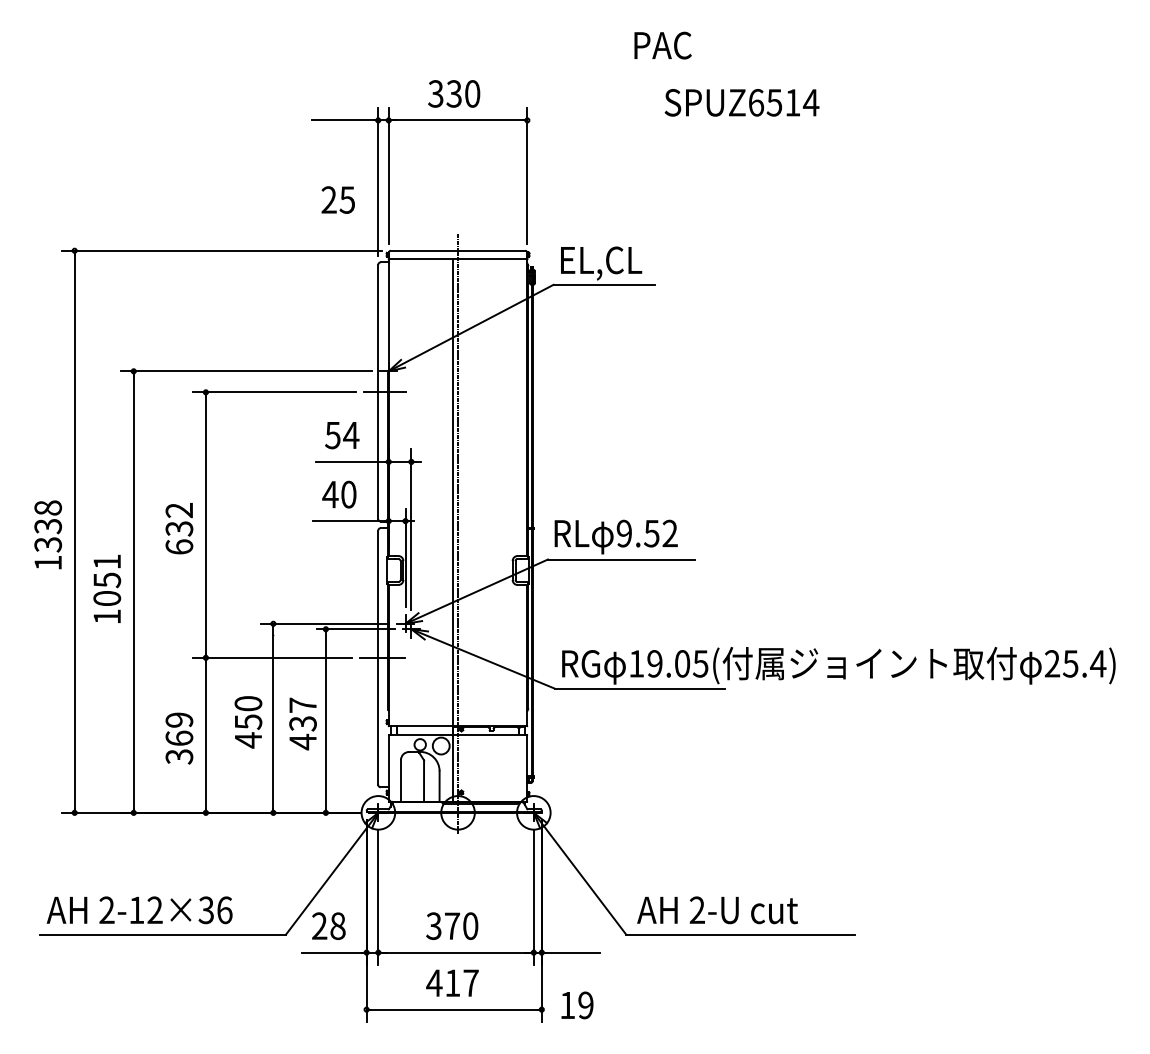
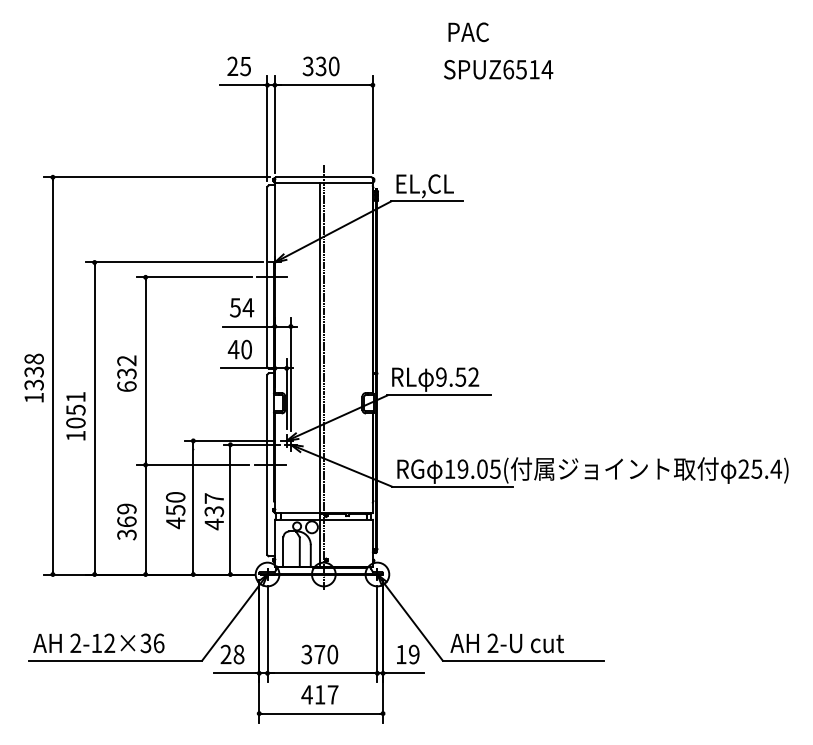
text: (741, 102) -> (498, 69), moved
text: (337, 200) -> (238, 66), moved
text: (577, 1005) -> (408, 654), moved

